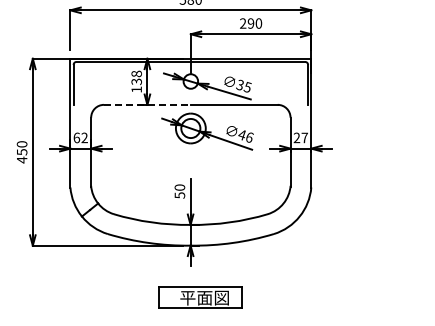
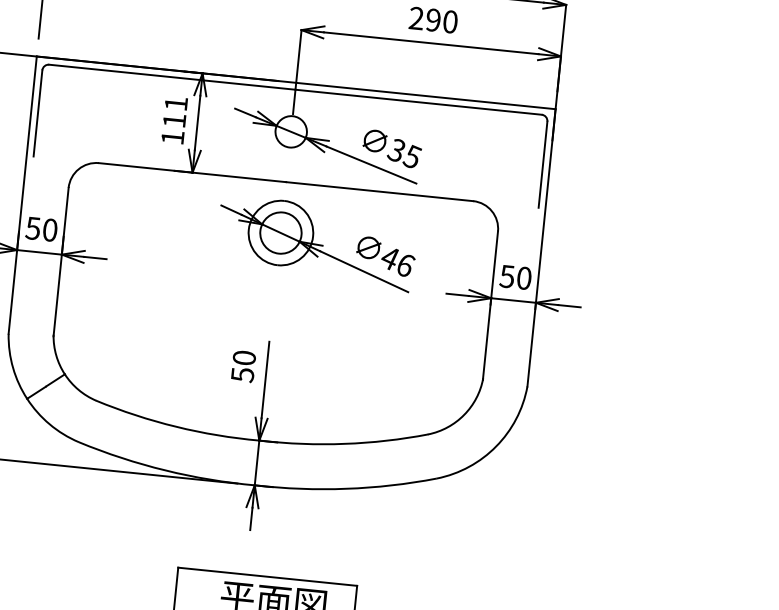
text: (136, 77) -> (175, 111), 138 -> 111
line: (147, 104) -> (192, 171), dashed -> solid
text: (80, 137) -> (41, 228), 62 -> 50
text: (300, 137) -> (515, 276), 27 -> 50

